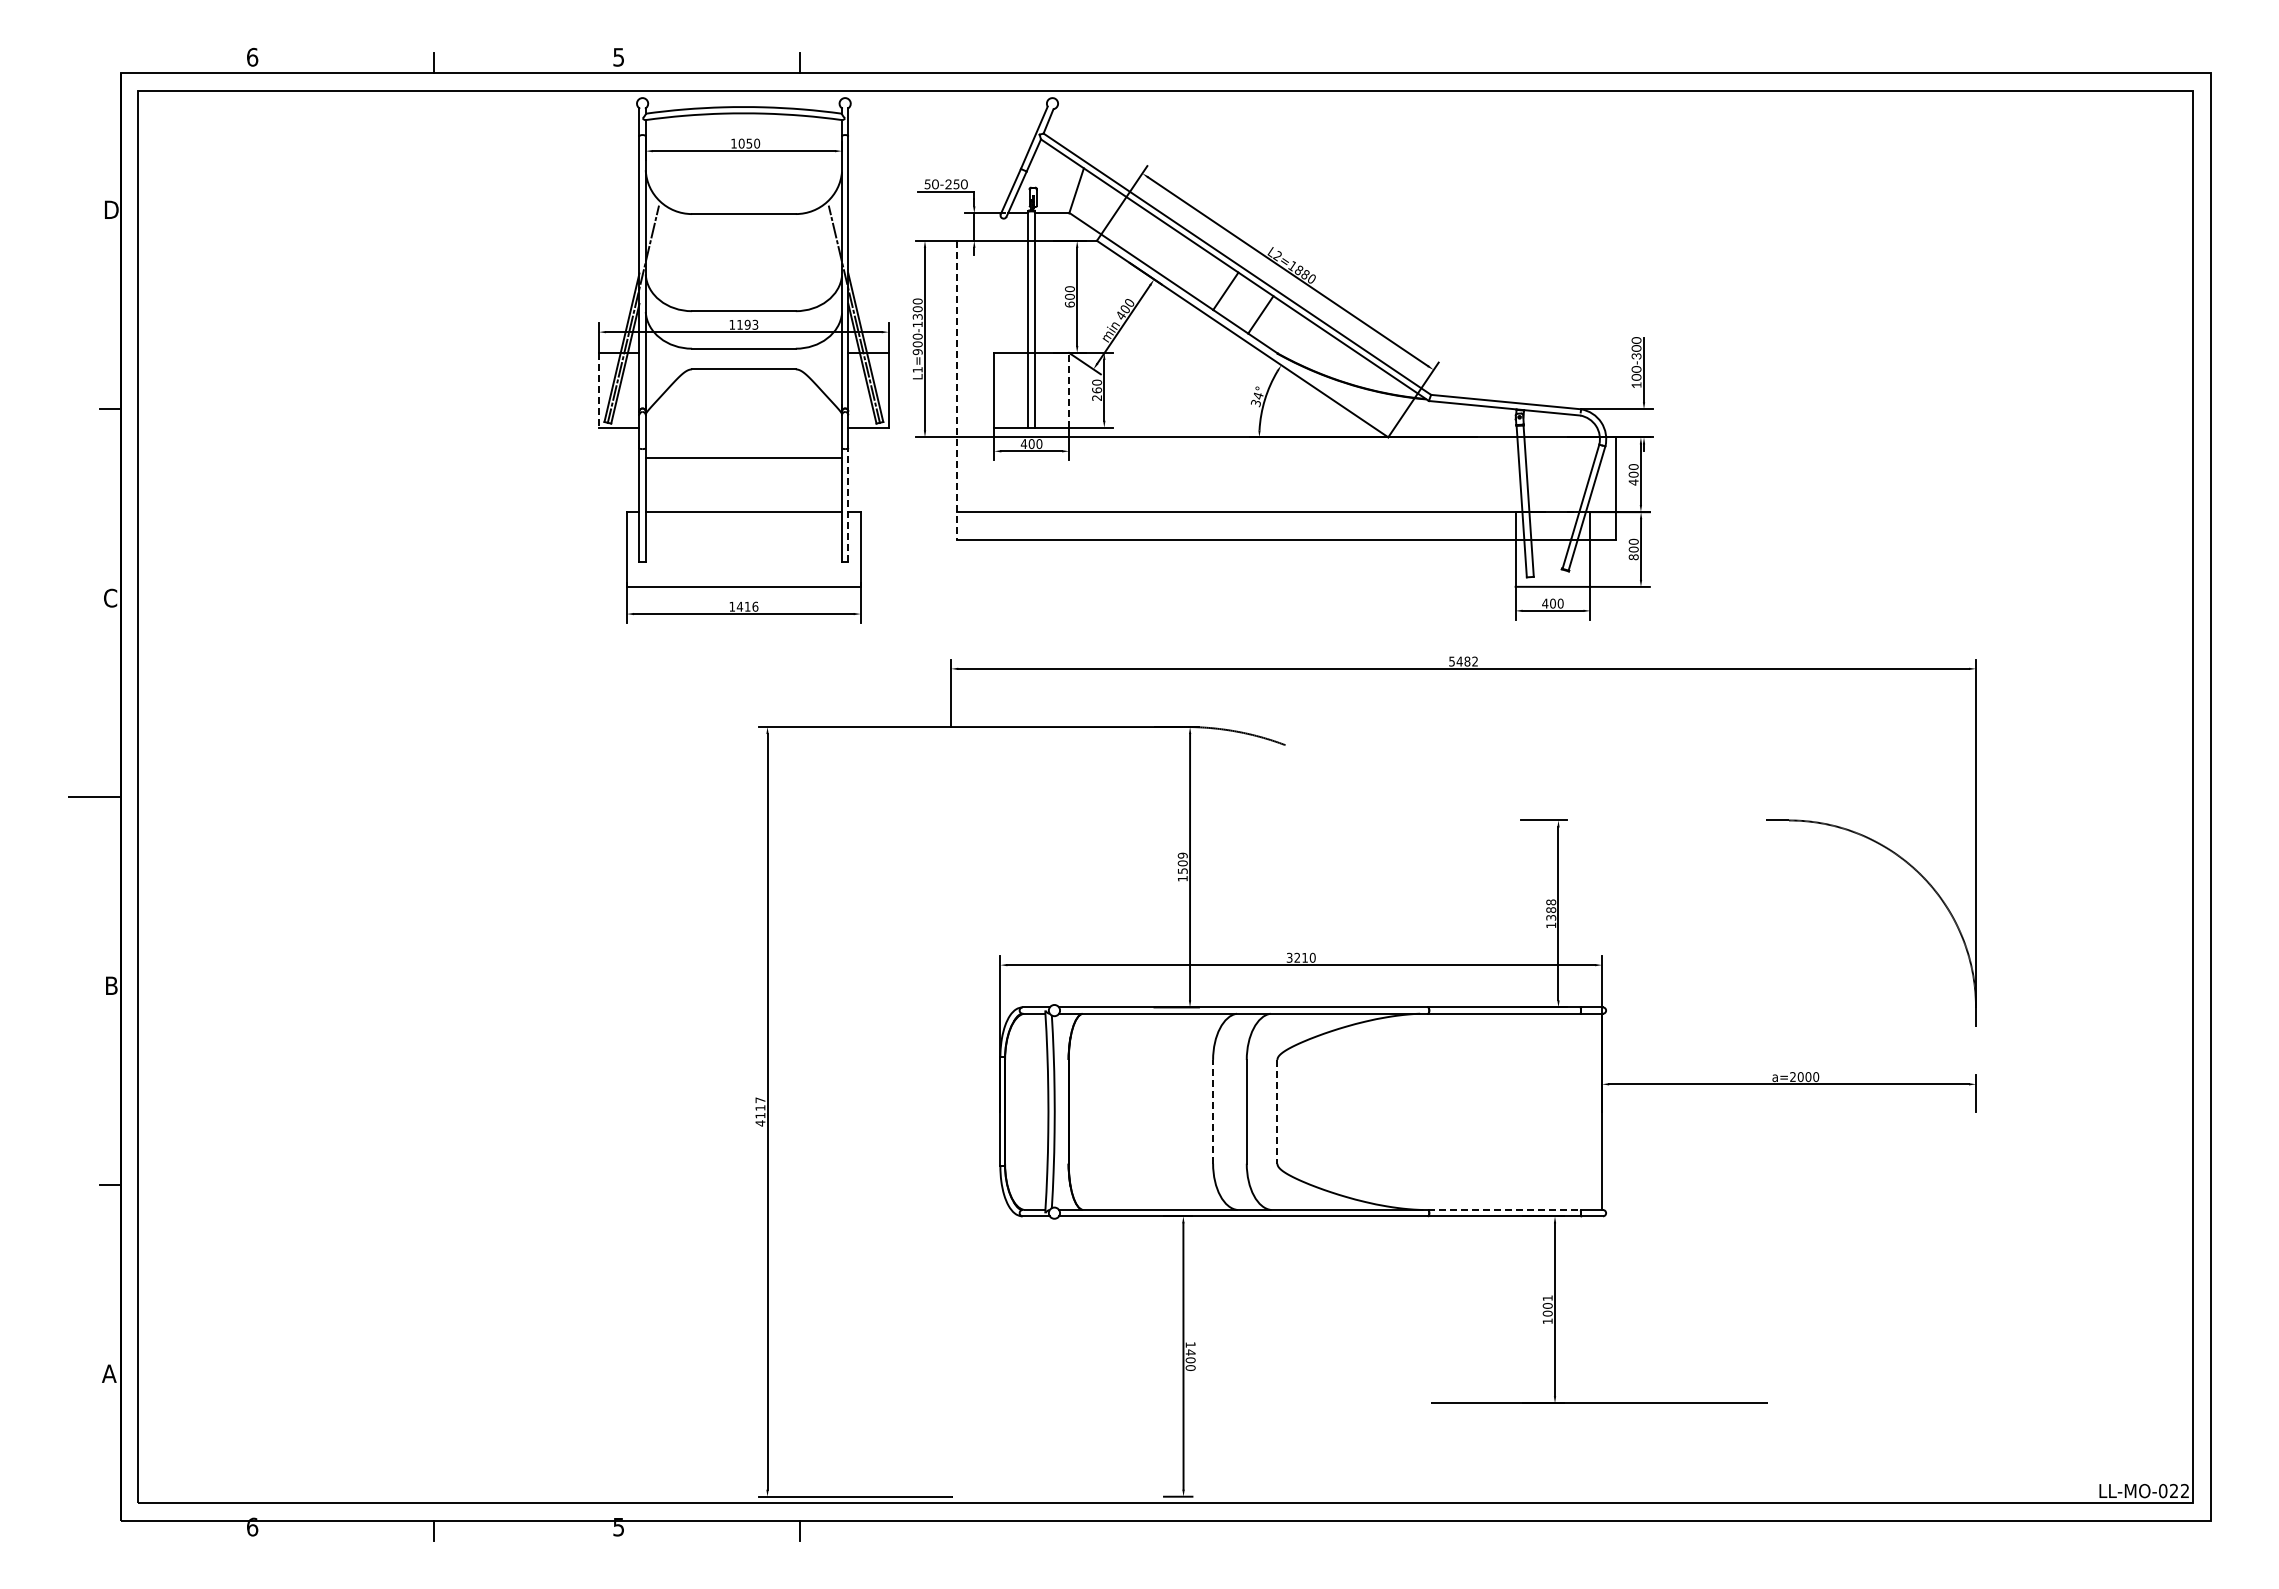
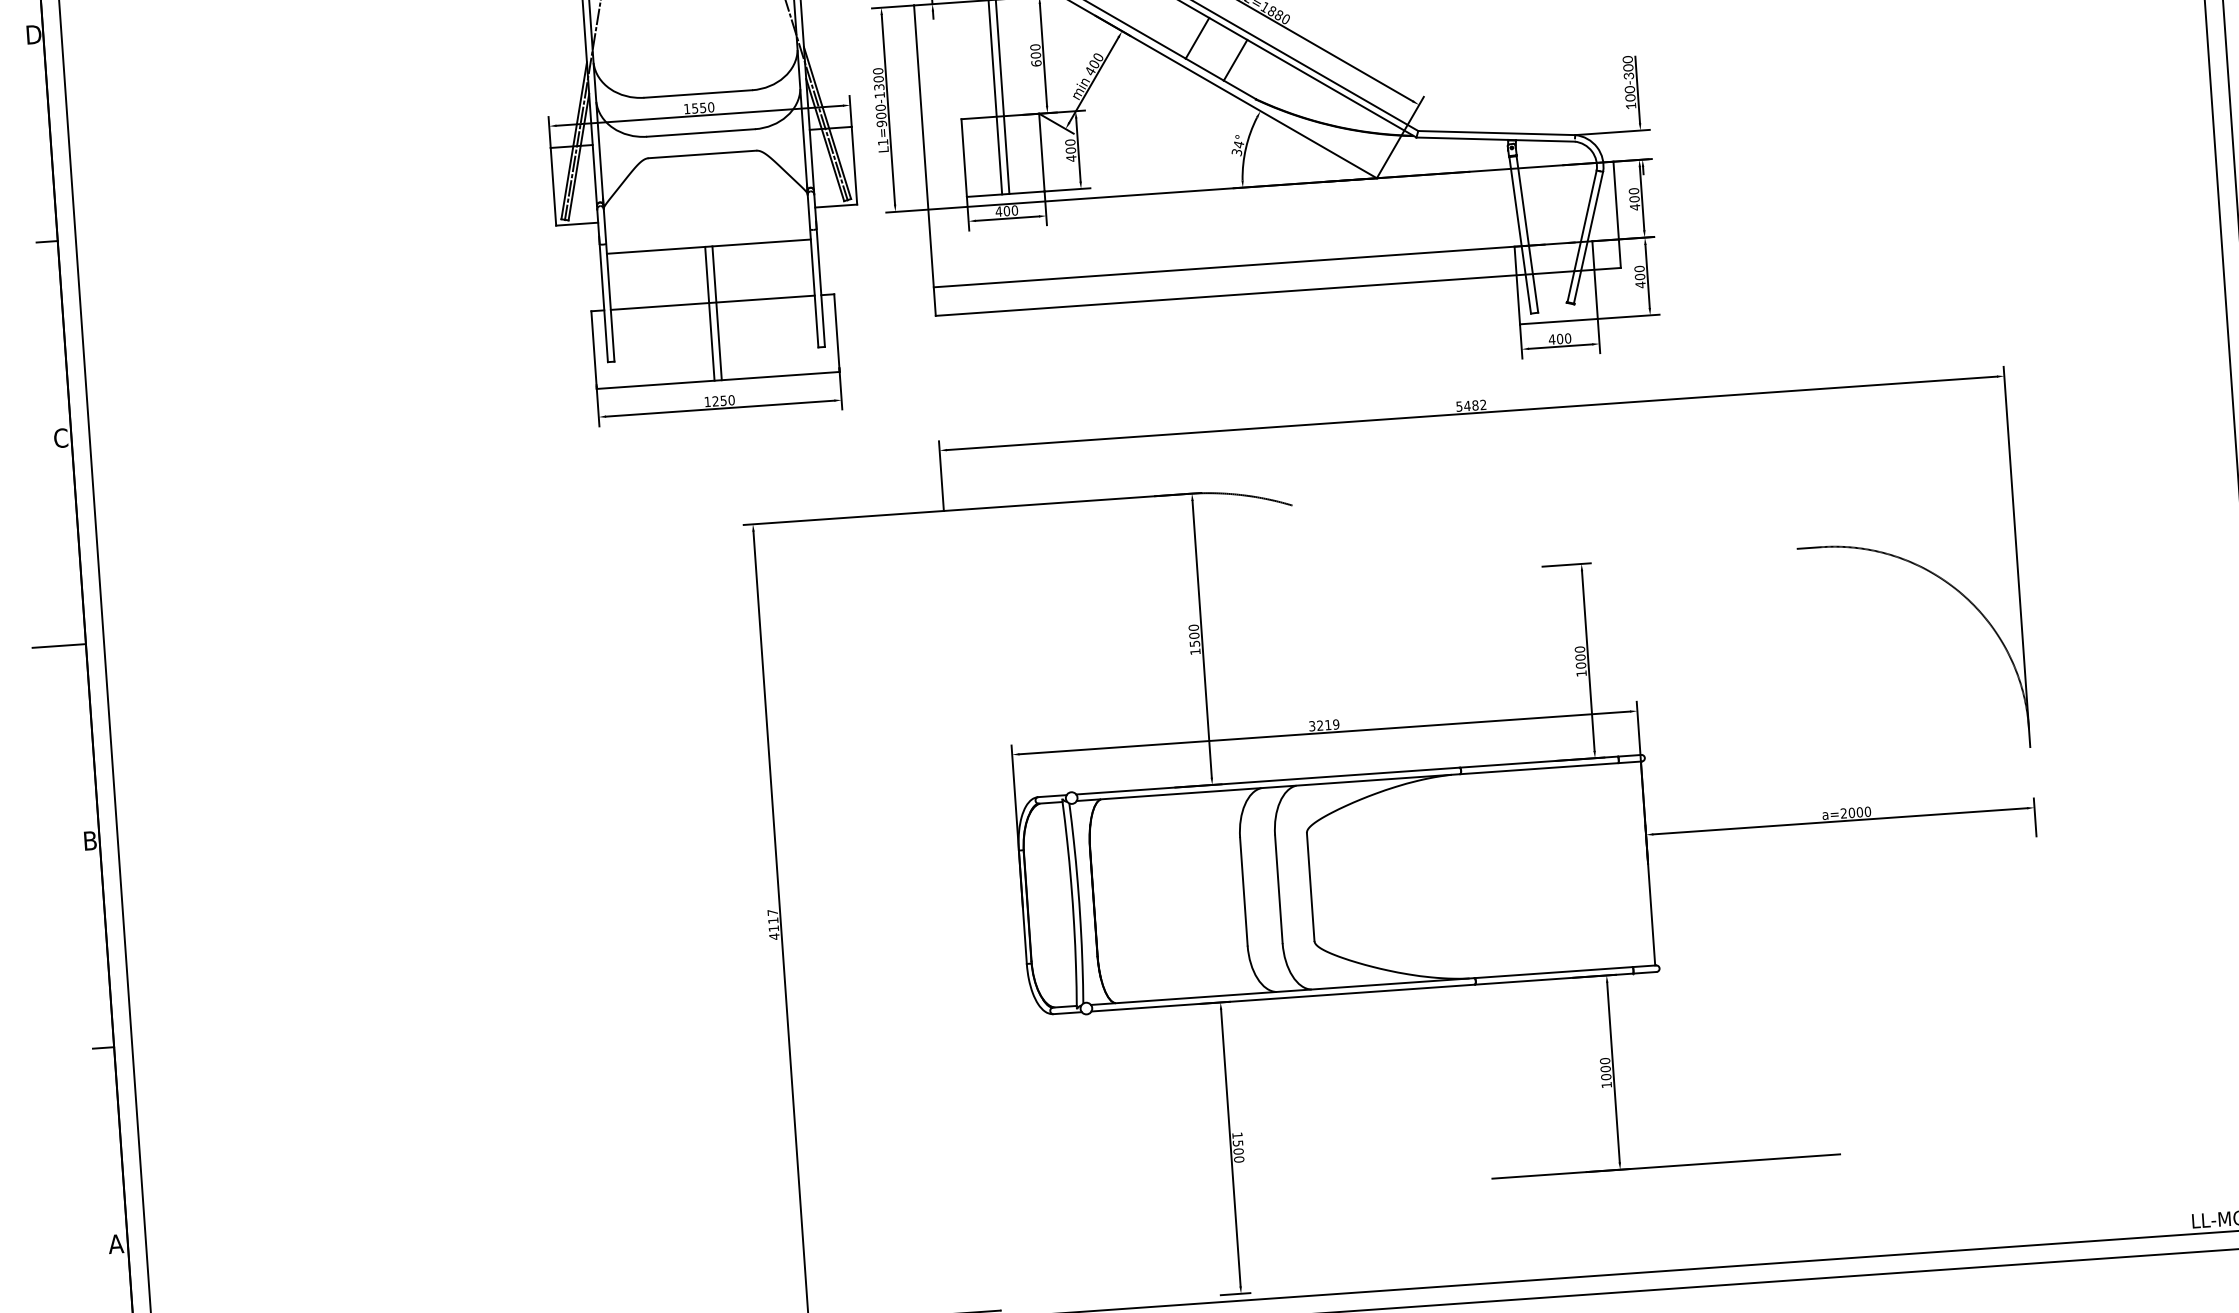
text: (747, 324) -> (702, 107), 1193 -> 1550
line: (1069, 389) -> (1042, 151), dashed -> solid
line: (599, 390) -> (553, 186), dashed -> solid
line: (956, 390) -> (924, 160), dashed -> solid
text: (1096, 394) -> (1070, 154), 260 -> 400
line: (848, 501) -> (820, 284), dashed -> solid
line: (740, 522) -> (710, 313), added
line: (747, 522) -> (717, 313), added
text: (1633, 557) -> (1640, 285), 800 -> 400
text: (747, 606) -> (723, 400), 1416 -> 1250
text: (1182, 855) -> (1193, 627), 1509 -> 1500
text: (1551, 909) -> (1580, 656), 1388 -> 1000
text: (1312, 957) -> (1335, 724), 3210 -> 3219
line: (1213, 1111) -> (1244, 891), dashed -> solid
line: (1277, 1111) -> (1310, 886), dashed -> solid
line: (1504, 1210) -> (1553, 973), dashed -> solid
text: (1547, 1298) -> (1604, 1061), 1001 -> 1000
text: (1190, 1352) -> (1237, 1143), 1400 -> 1500

